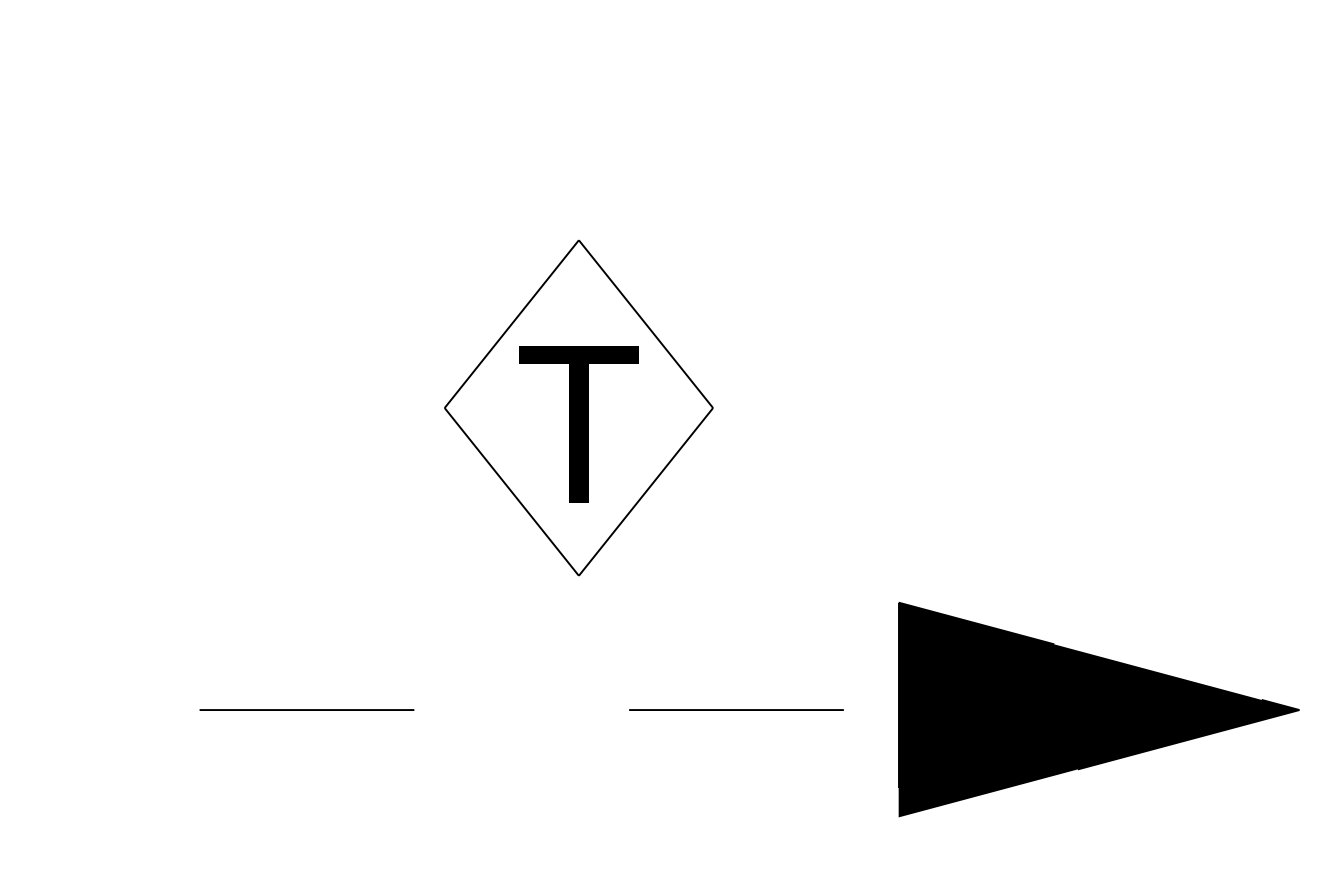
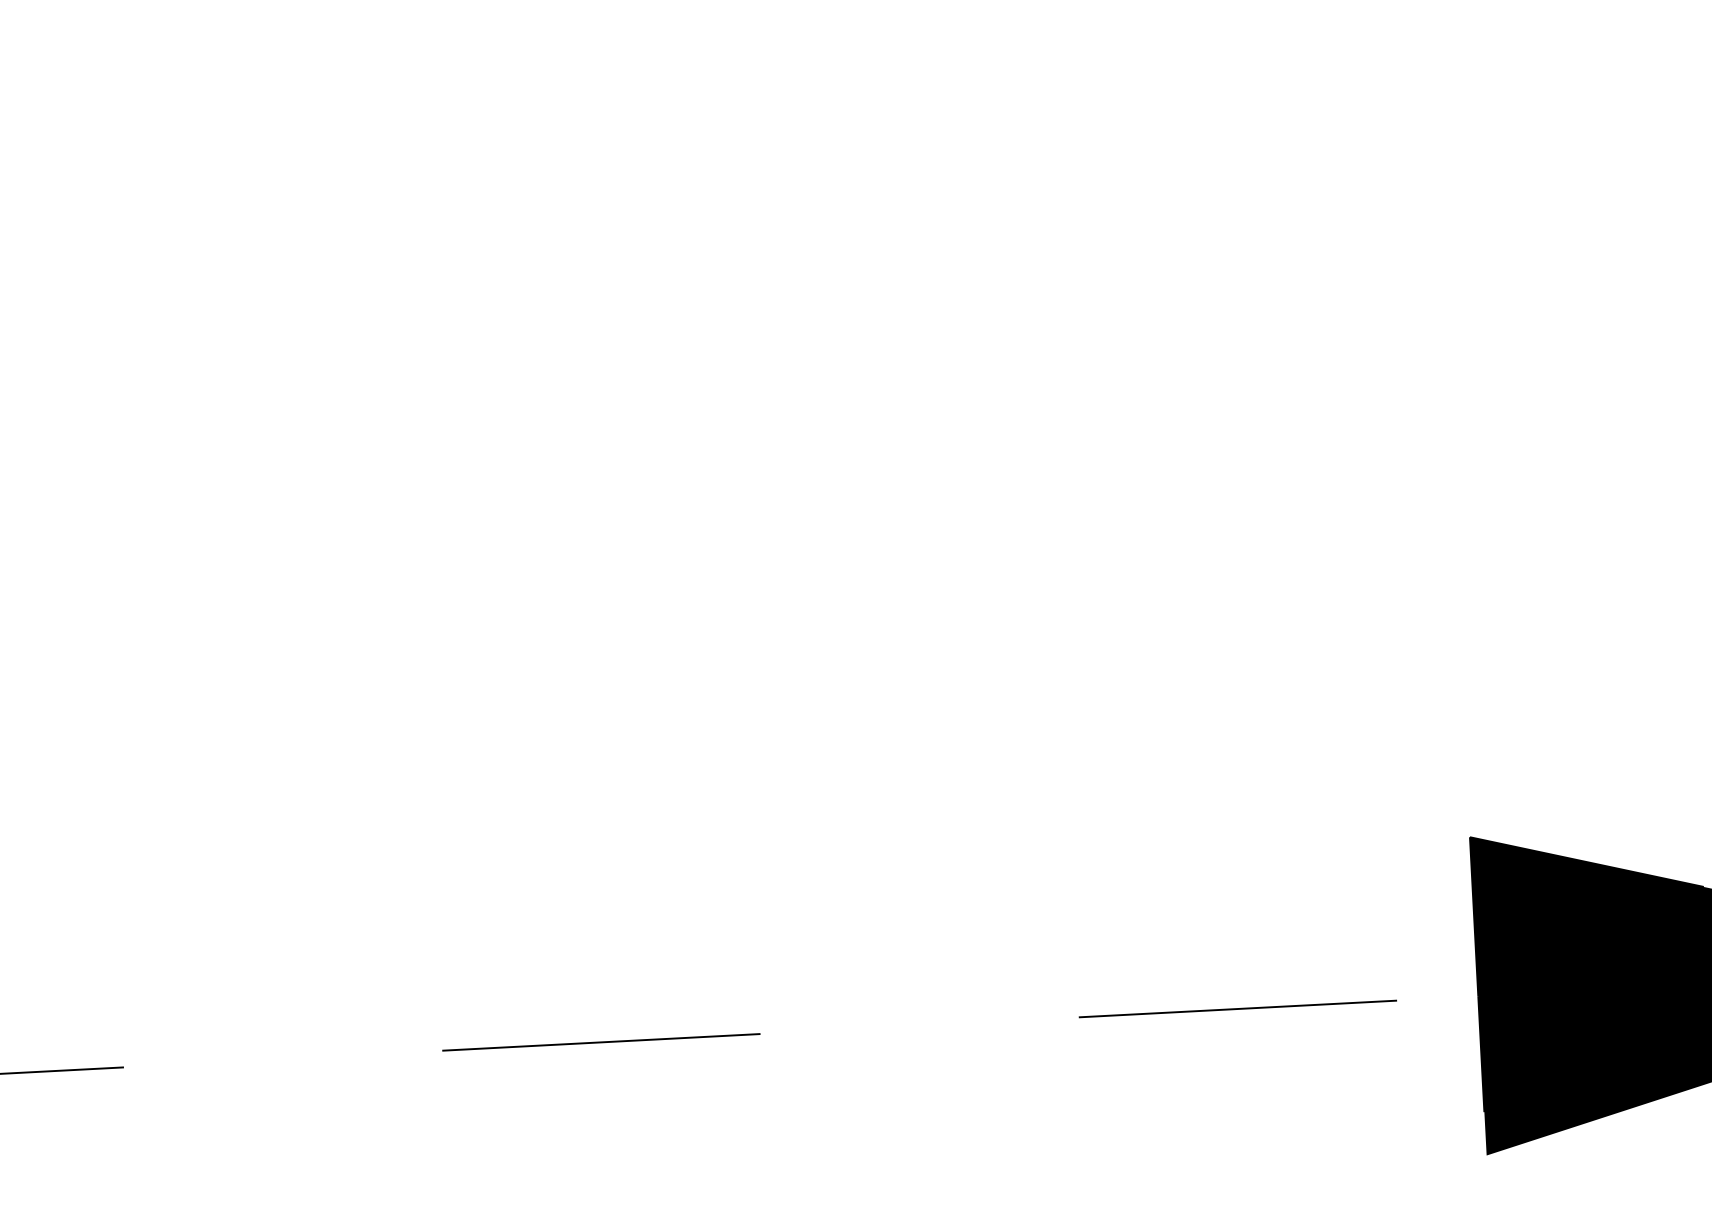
part: (578, 407) -> (980, 572), removed

